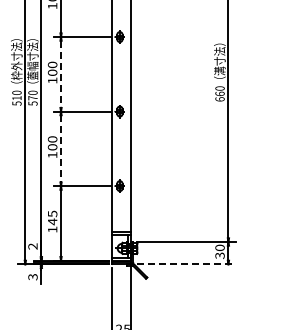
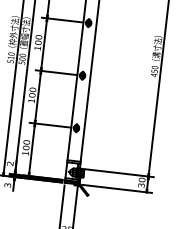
line: (61, 74) -> (44, 44), dashed -> solid
text: (219, 96) -> (154, 73), 660 -> 450
text: (32, 98) -> (22, 59), 570 -> 500
line: (61, 148) -> (38, 96), dashed -> solid
text: (52, 217) -> (26, 144), 145 -> 100
line: (186, 264) -> (117, 189), dashed -> solid

